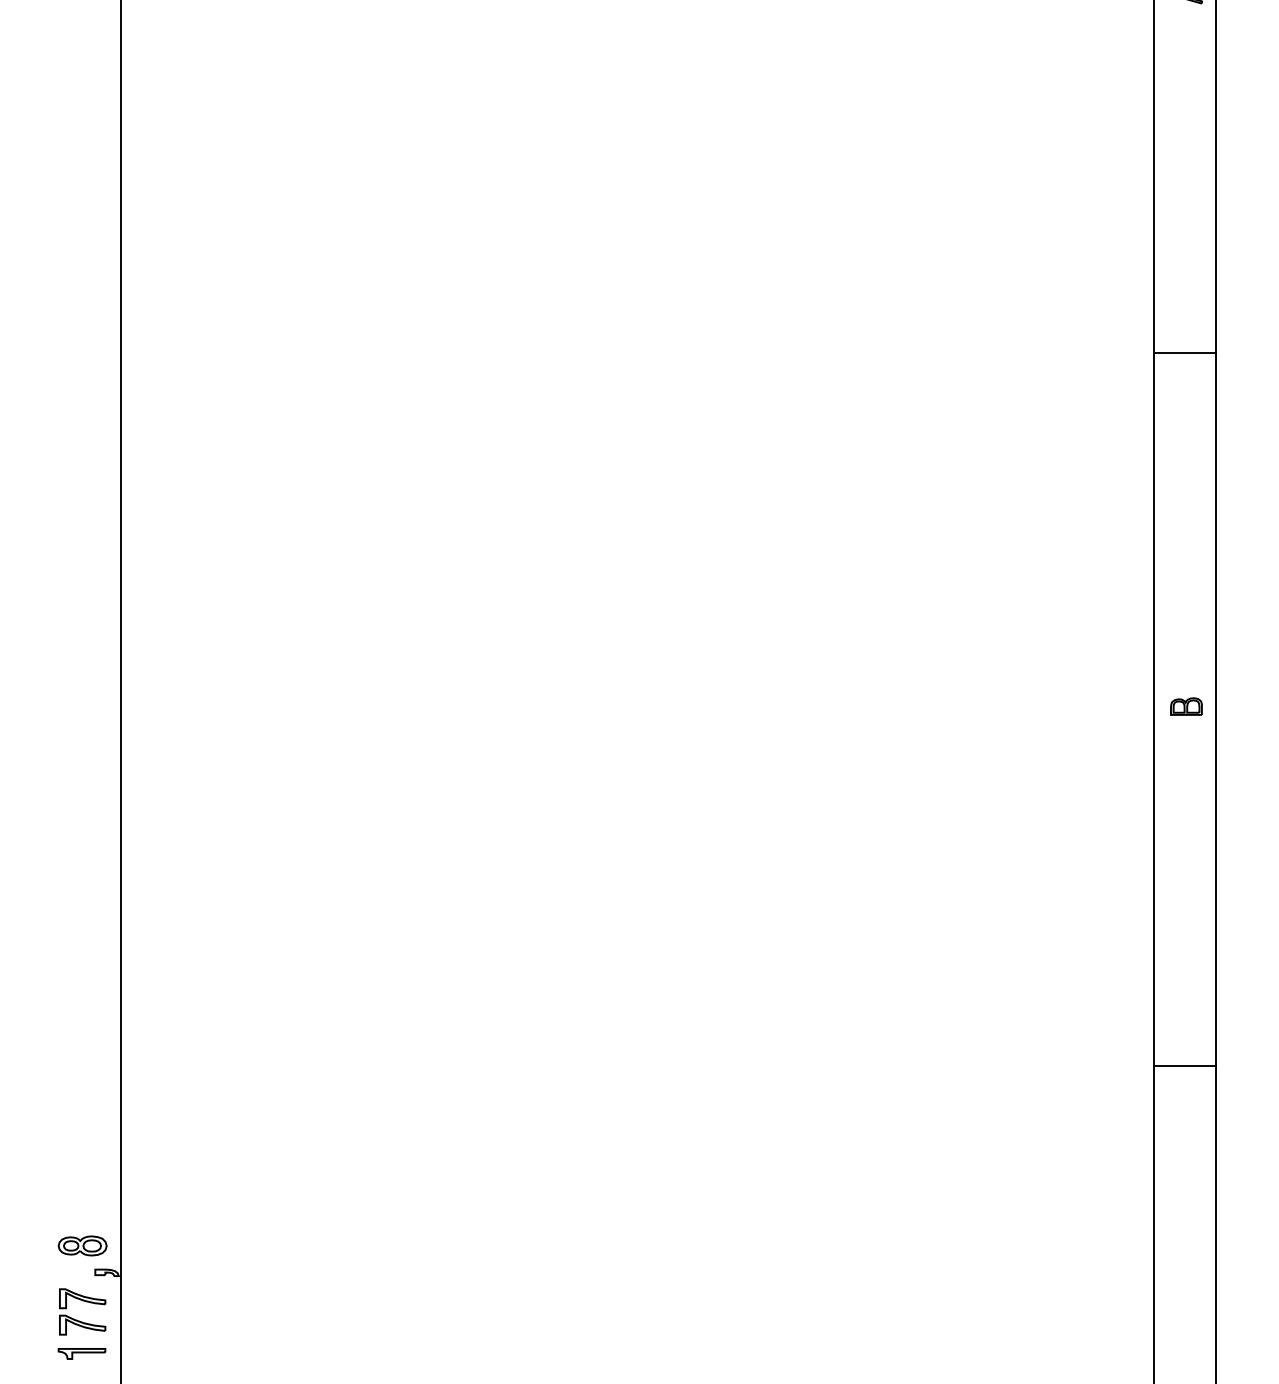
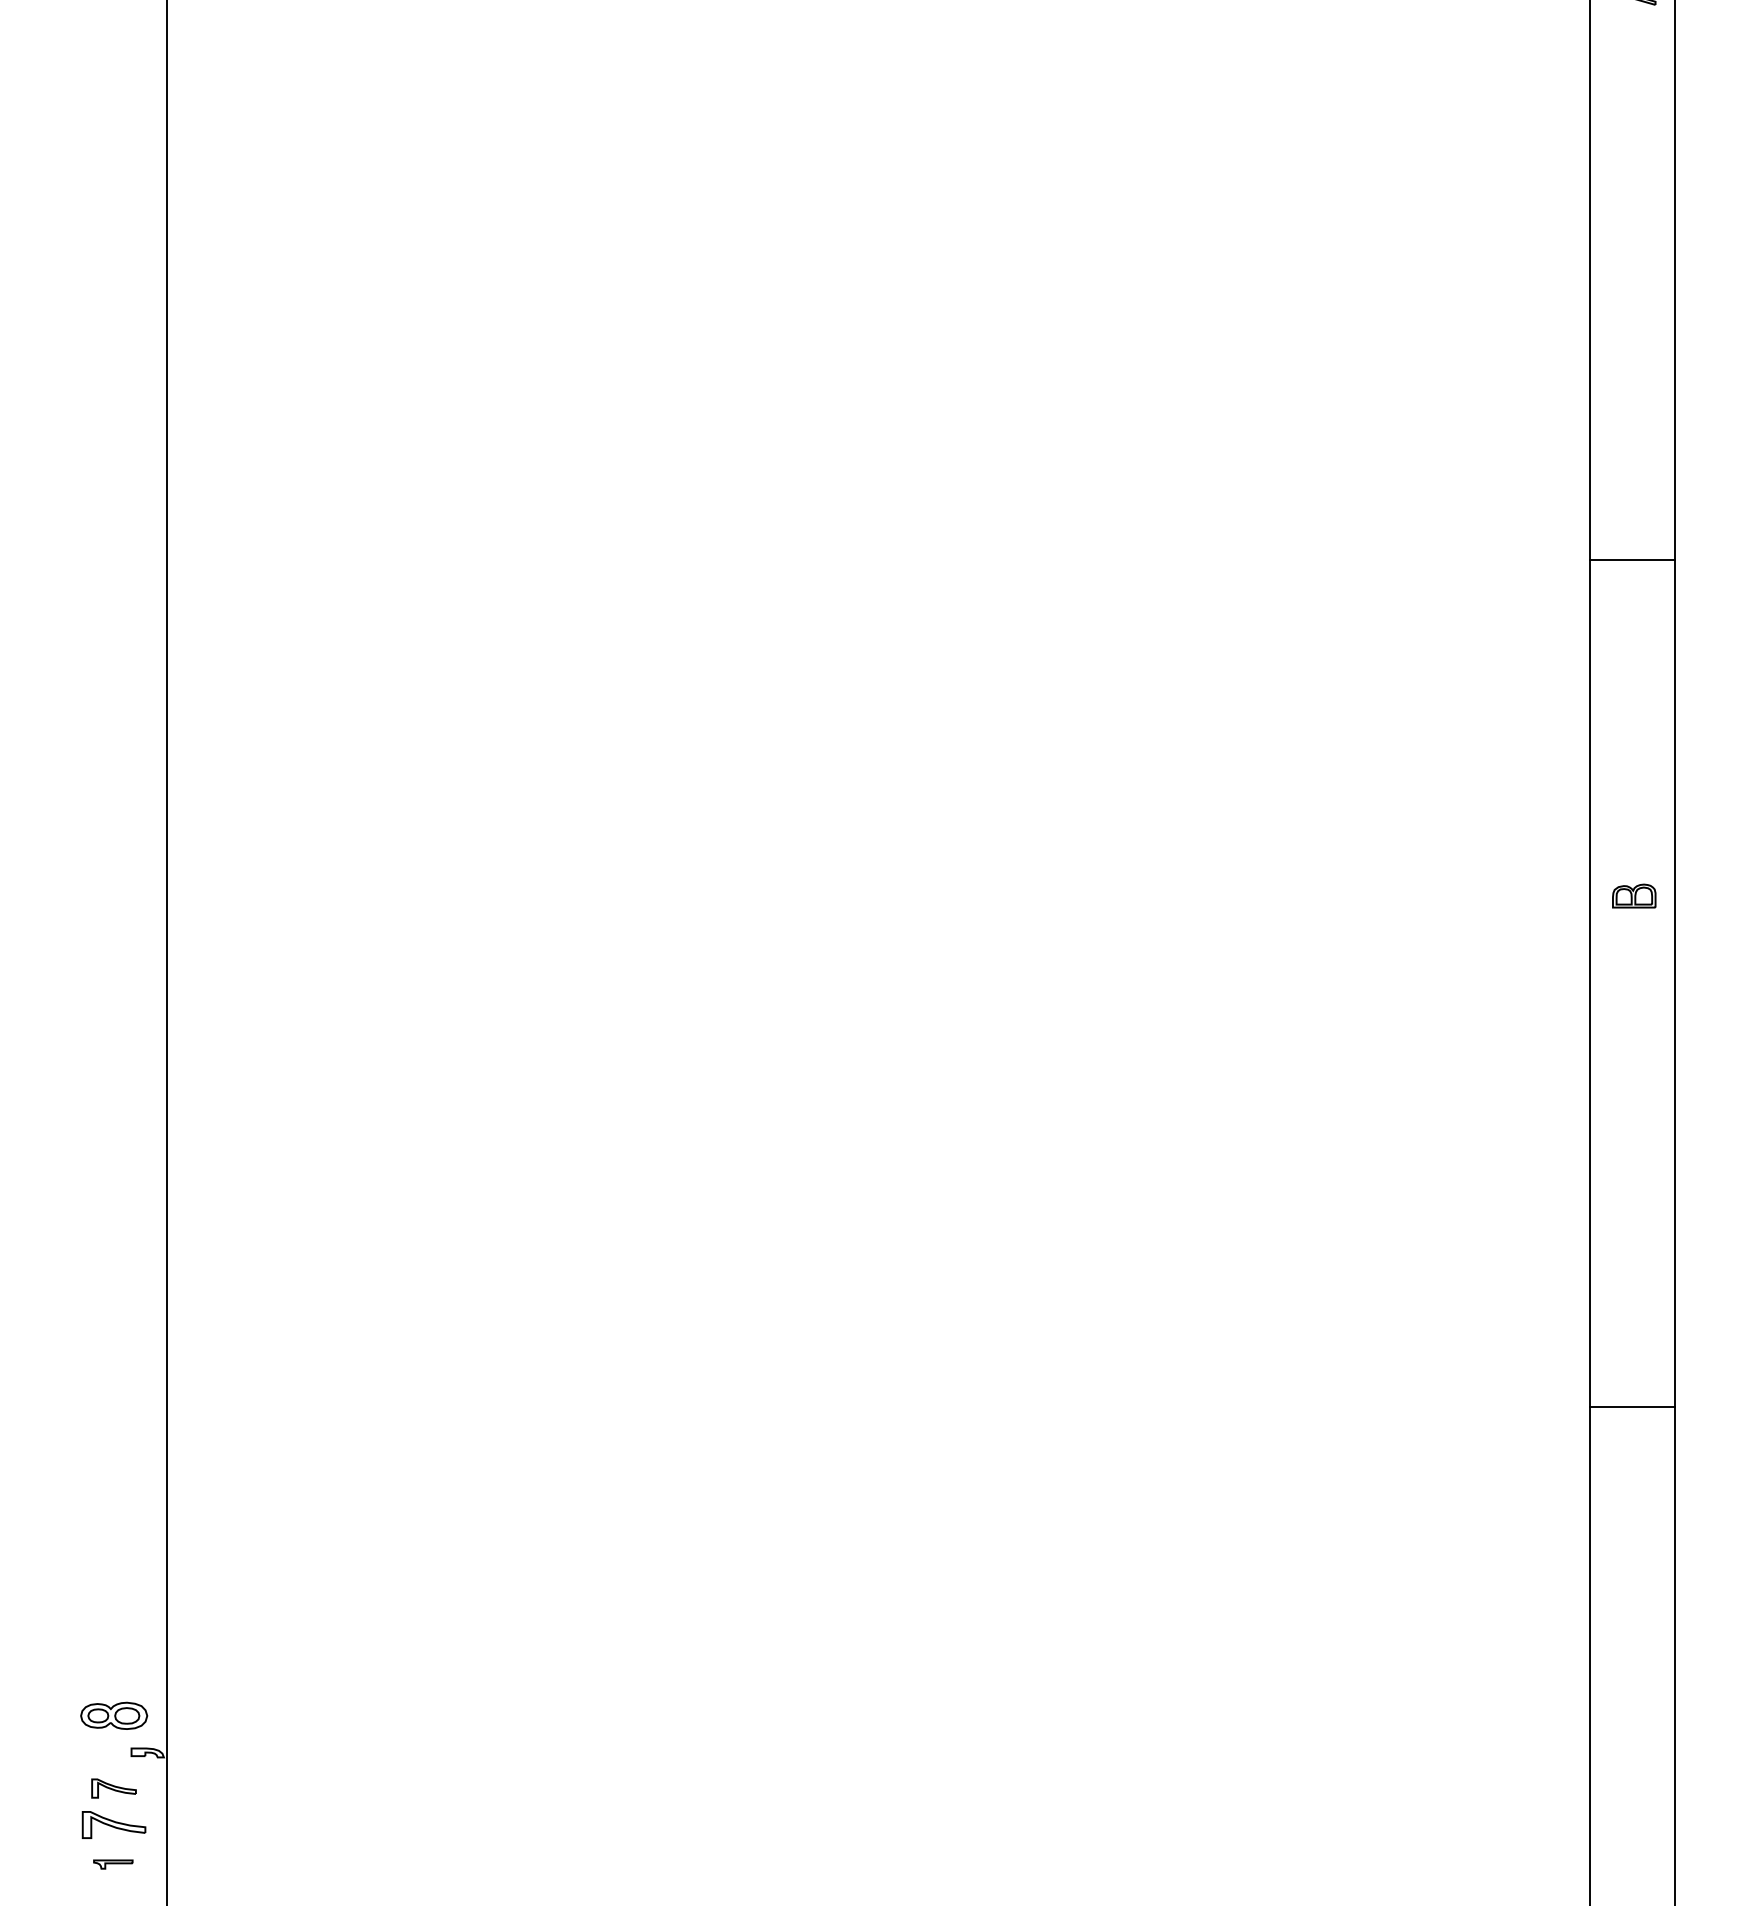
line: (1184, 352) -> (1631, 559), moved
part: (1186, 706) -> (1634, 895), moved
line: (1184, 1066) -> (1631, 1406), moved
part: (82, 1298) -> (113, 1788), size x0.7
part: (82, 1353) -> (113, 1864), size x0.6

